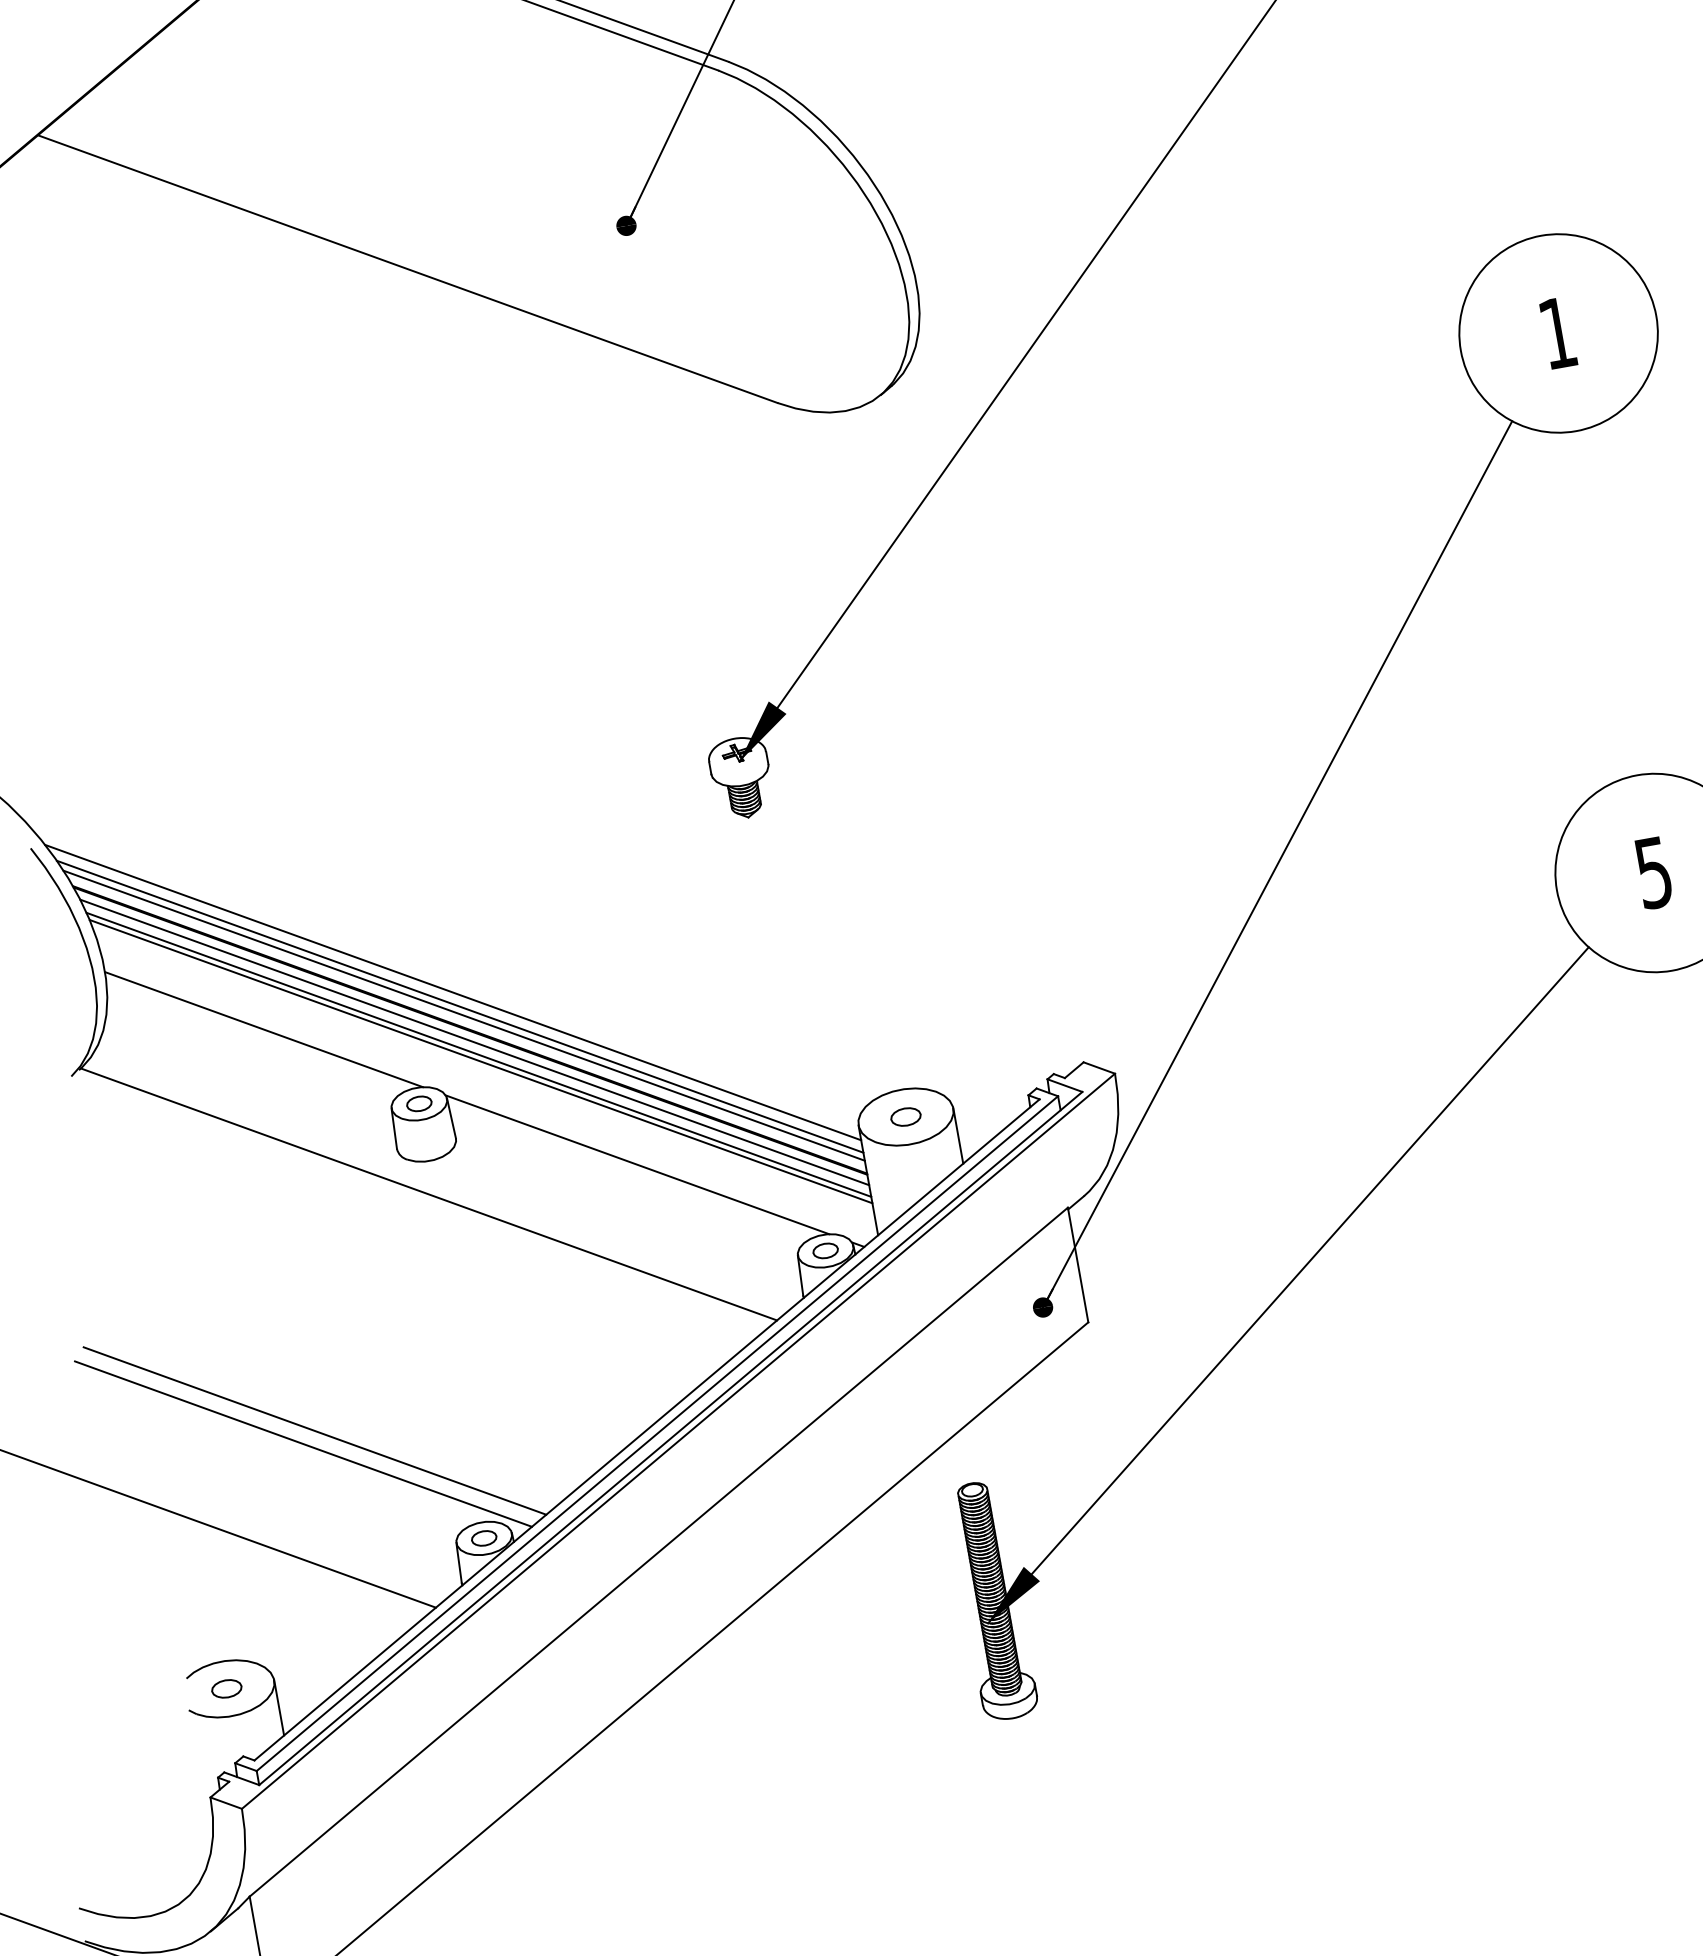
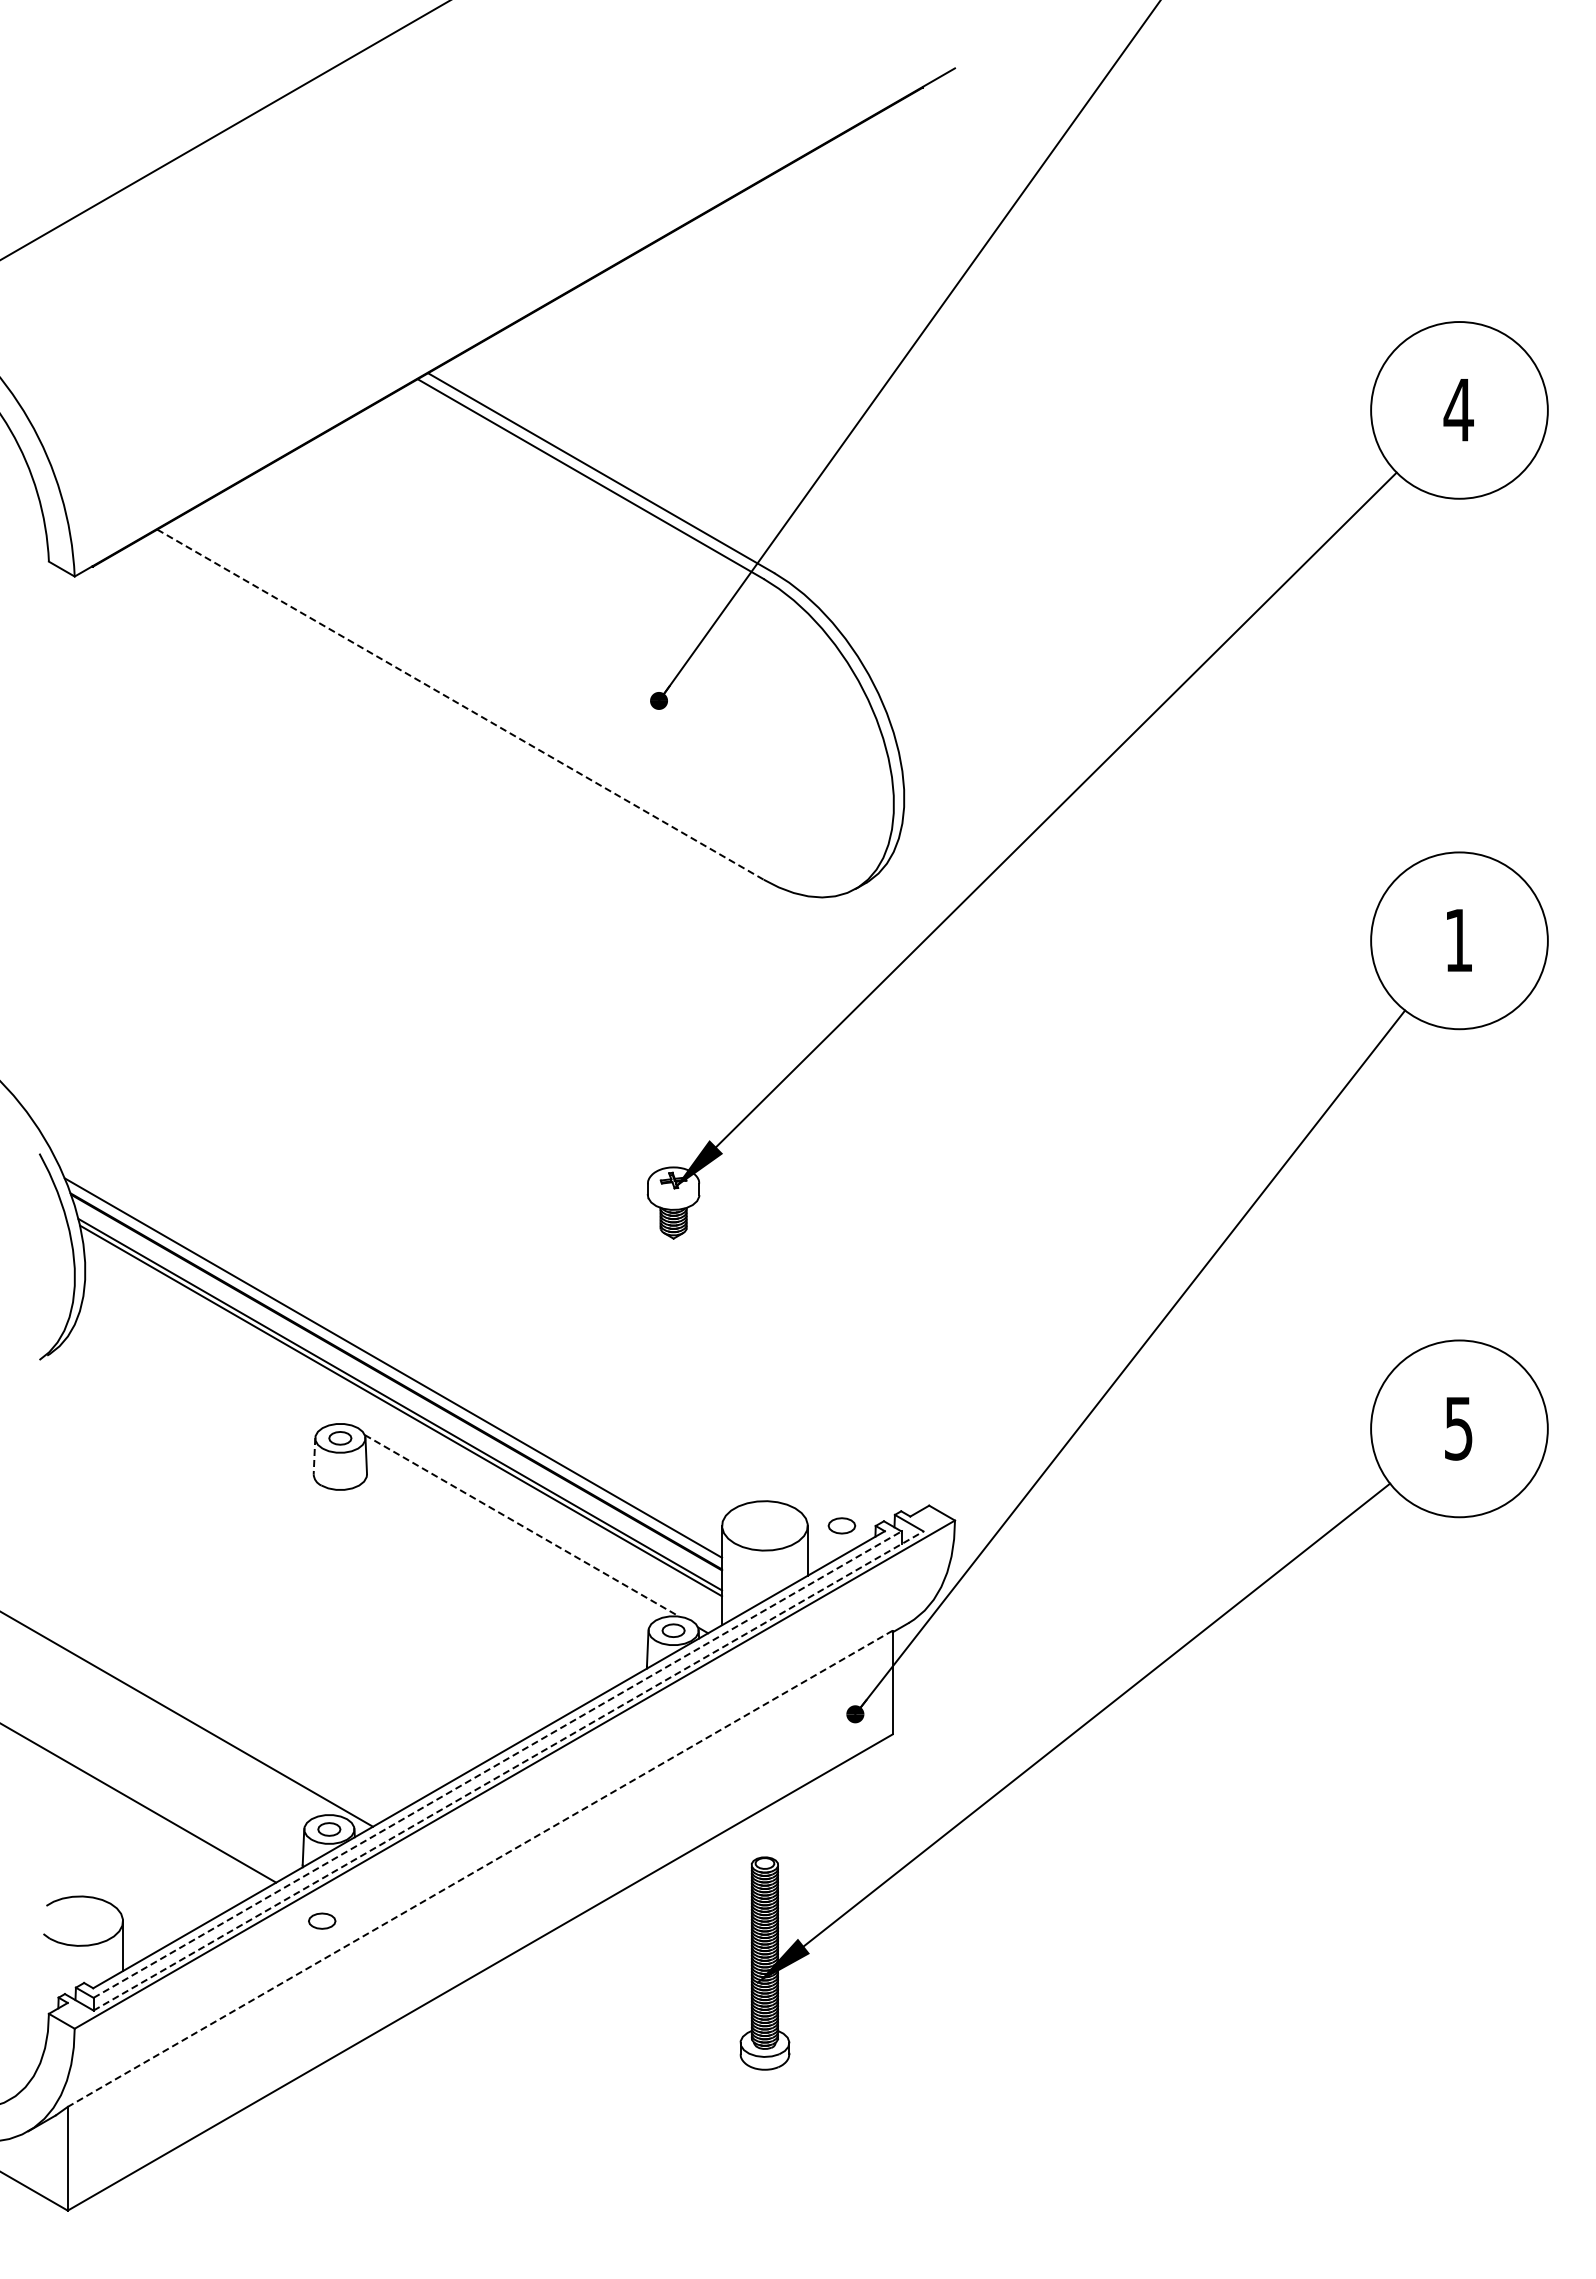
line: (407, 268) -> (460, 704), solid -> dashed
line: (453, 991) -> (387, 1345), removed
line: (460, 1006) -> (391, 1359), removed
line: (263, 1029) -> (215, 1348), removed
line: (474, 1041) -> (398, 1392), removed
part: (905, 1116) -> (841, 1525), moved
line: (394, 1129) -> (314, 1456), solid -> dashed
line: (637, 1164) -> (522, 1525), solid -> dashed
line: (428, 1194) -> (334, 1519), removed
line: (314, 1430) -> (197, 1708), removed
line: (658, 1433) -> (498, 1764), solid -> dashed
line: (671, 1437) -> (509, 1770), solid -> dashed
line: (658, 1553) -> (479, 1869), solid -> dashed
part: (227, 1688) -> (322, 1920), moved

